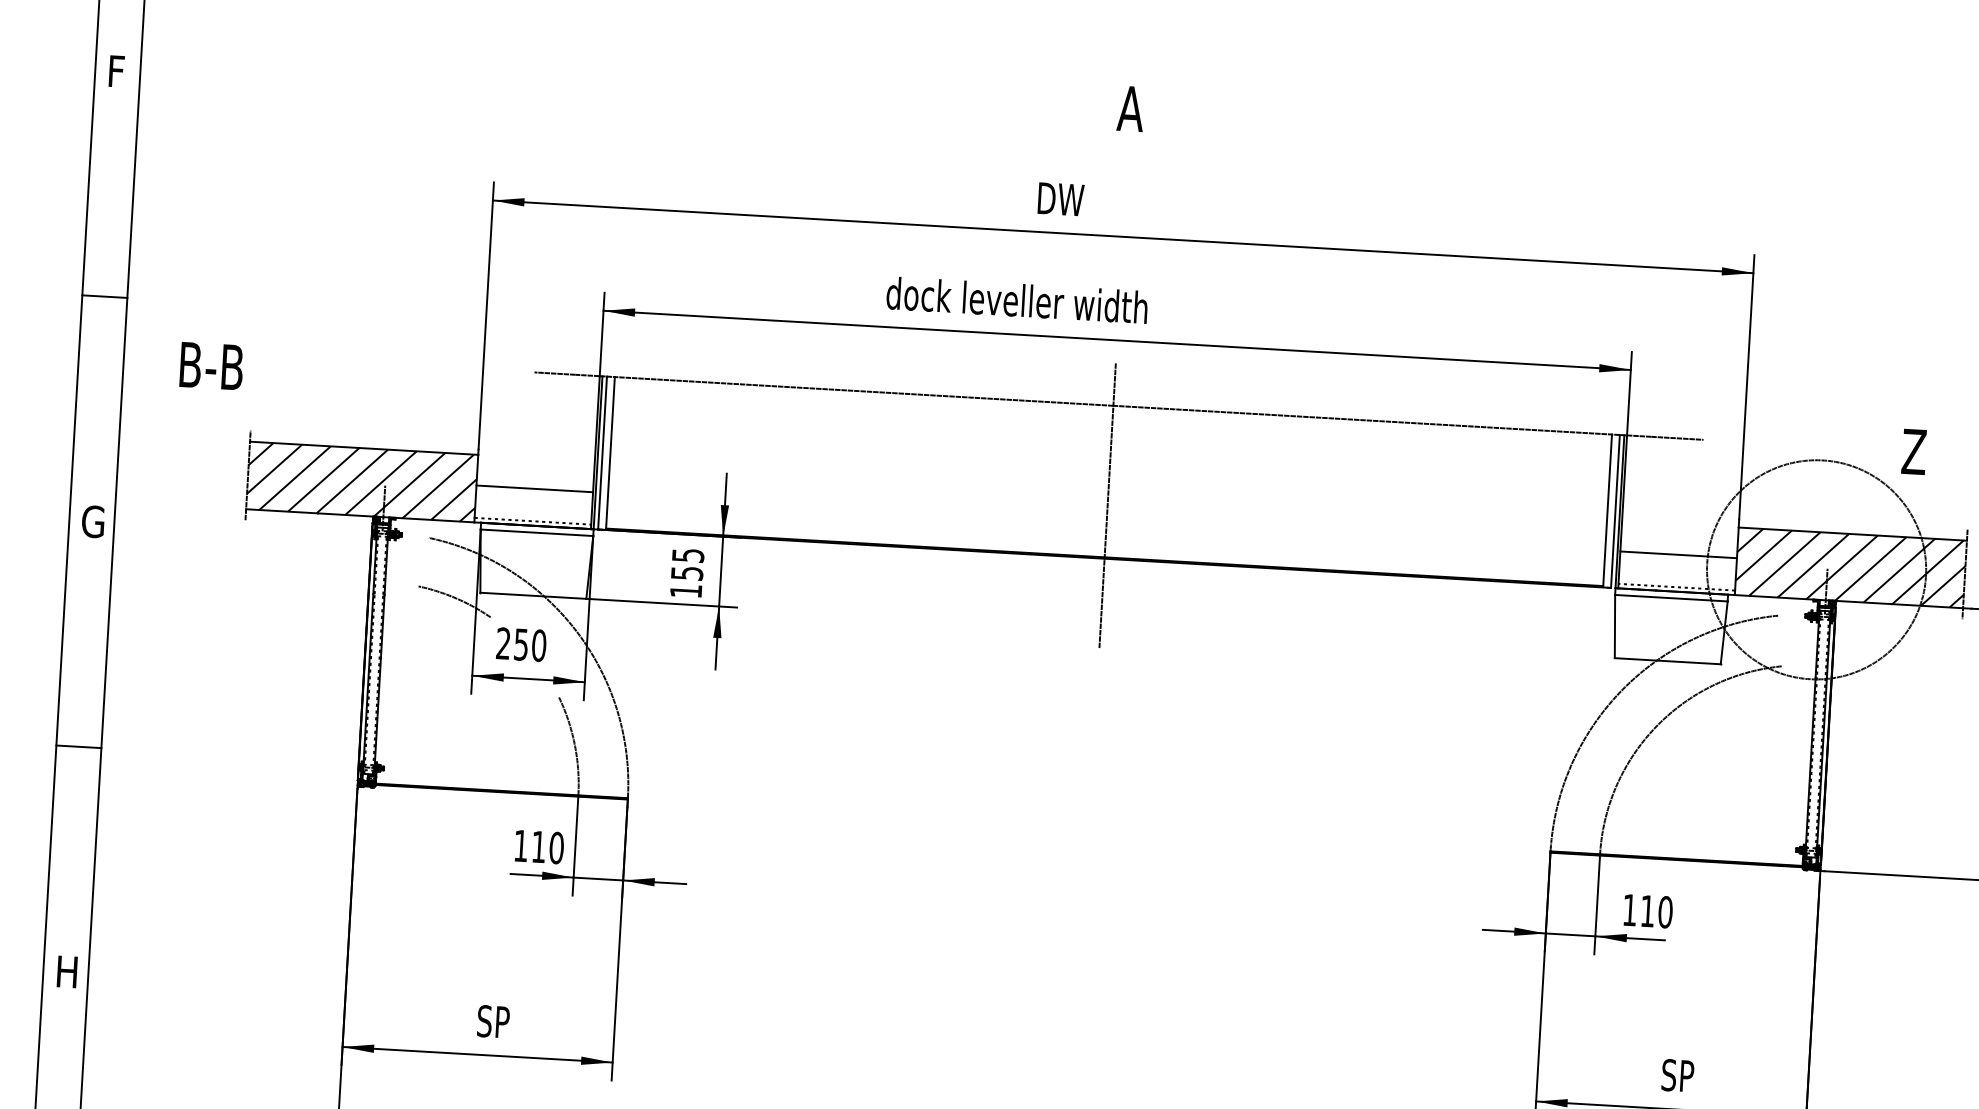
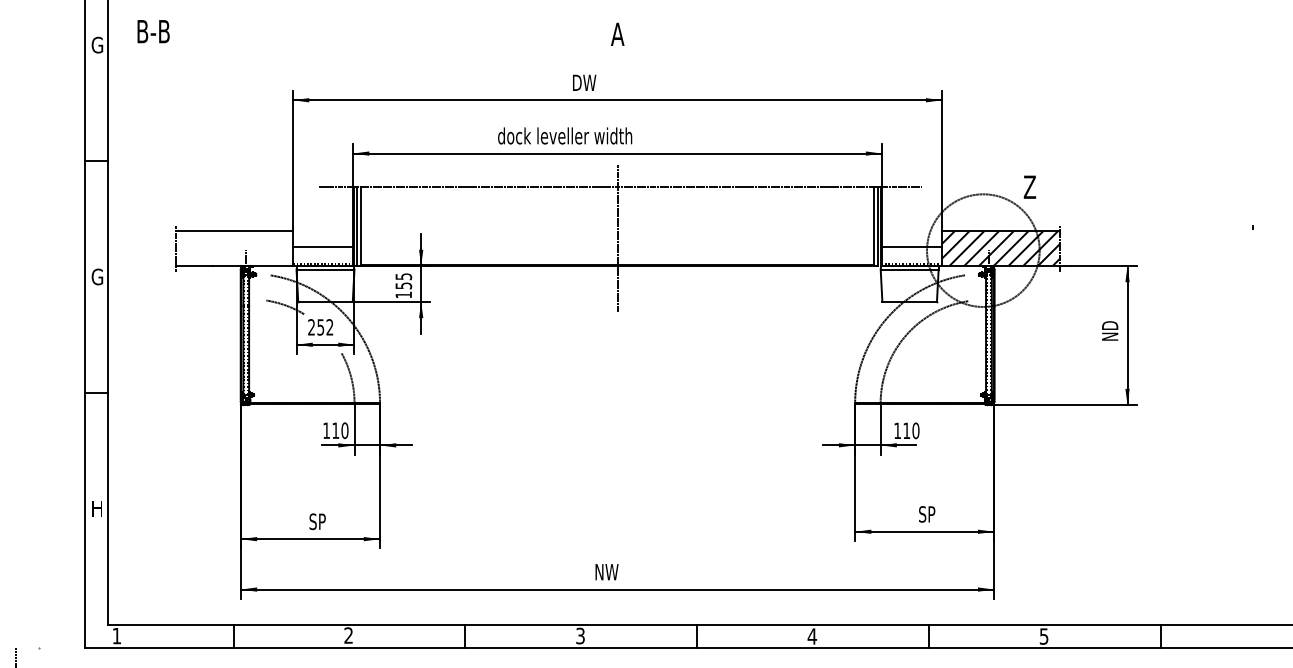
text: (119, 70) -> (97, 44), F -> G
text: (211, 365) -> (153, 31), moved
hatch: (362, 481) -> (234, 248), removed
text: (538, 645) -> (329, 327), 250 -> 252

